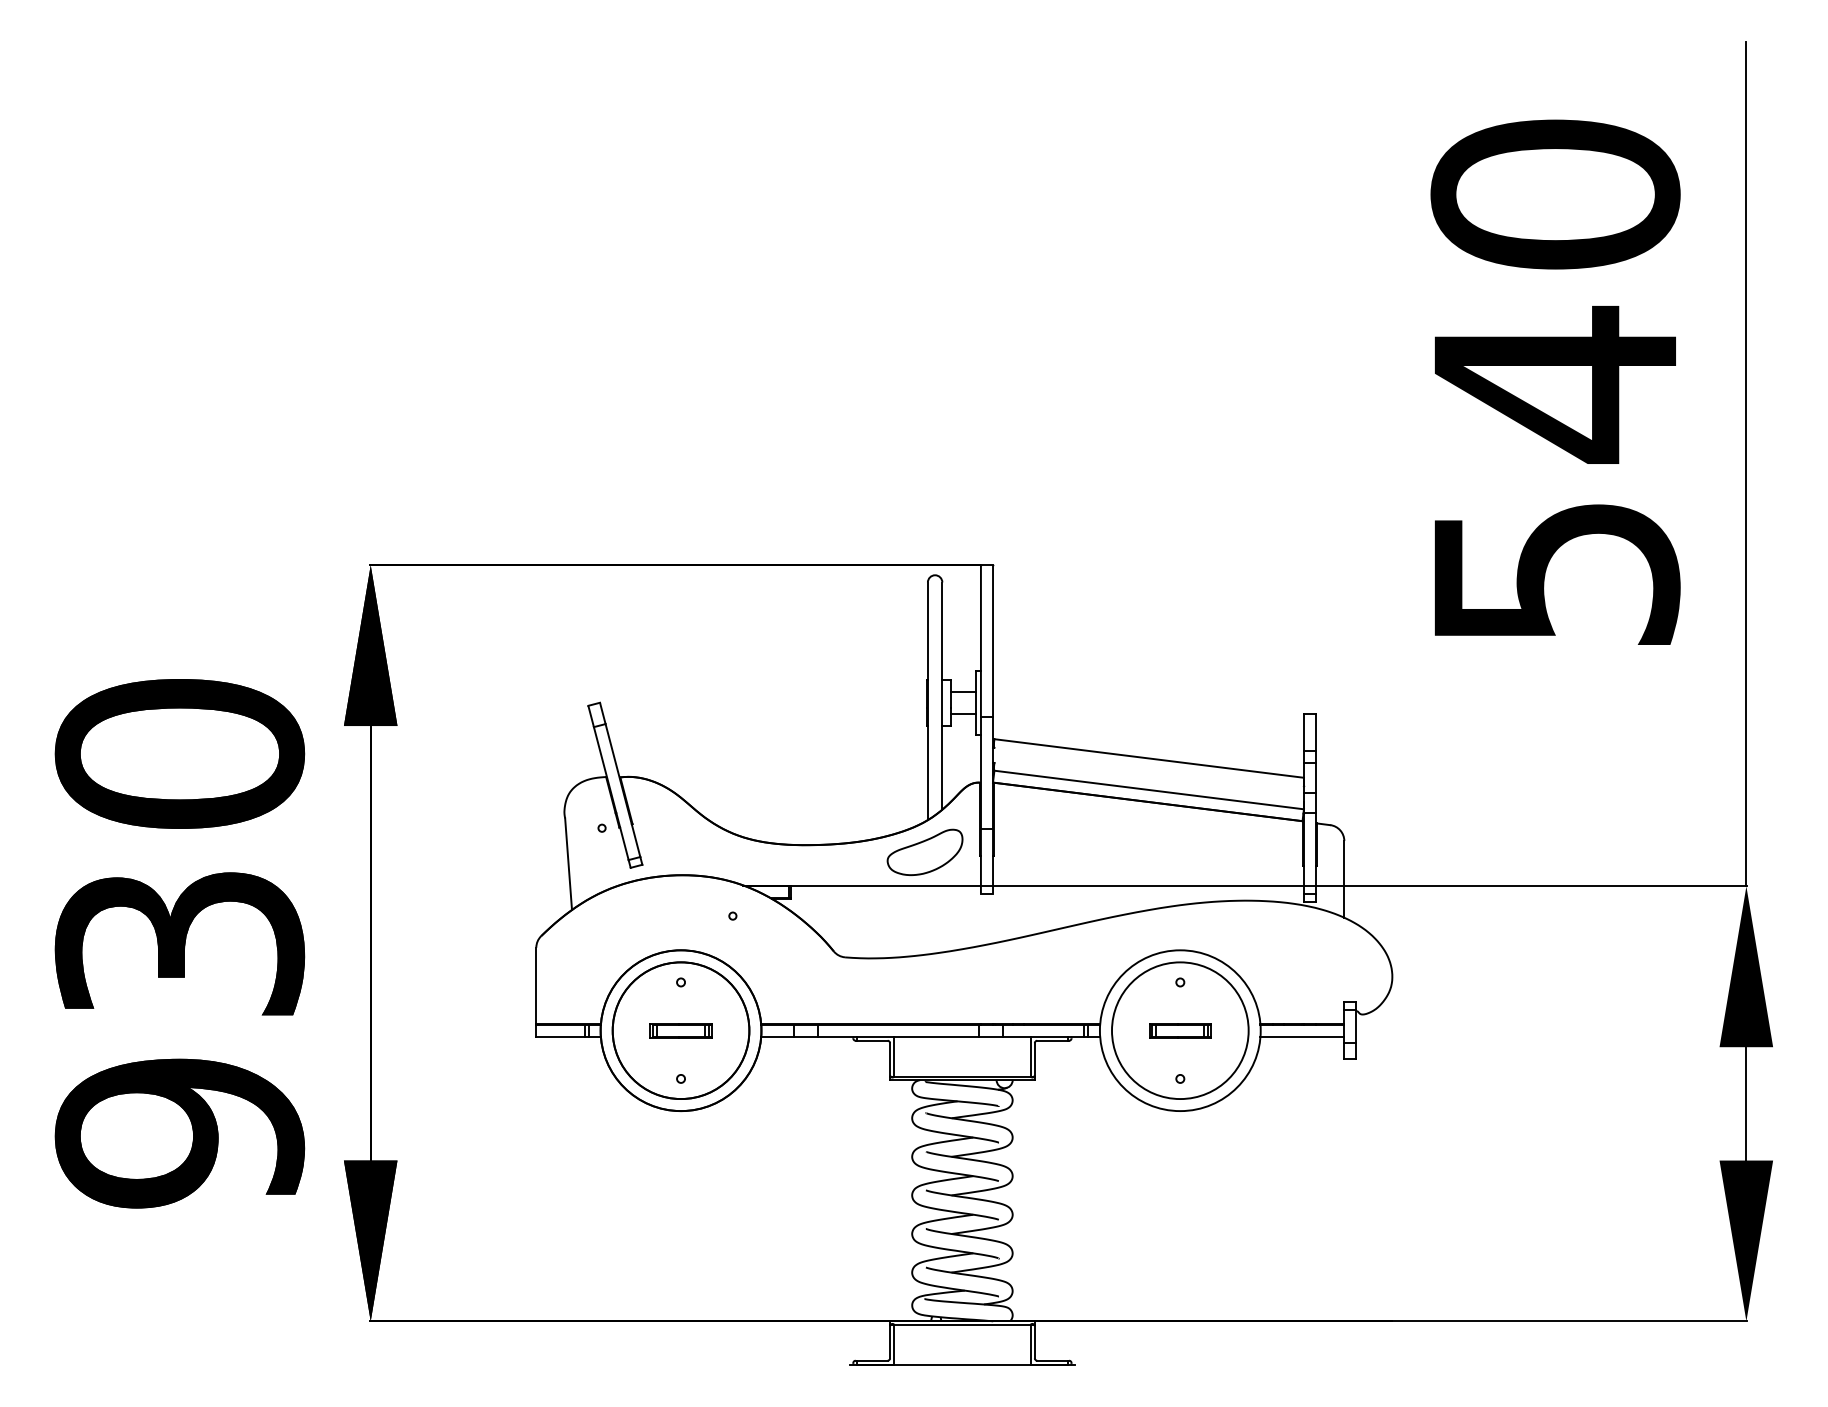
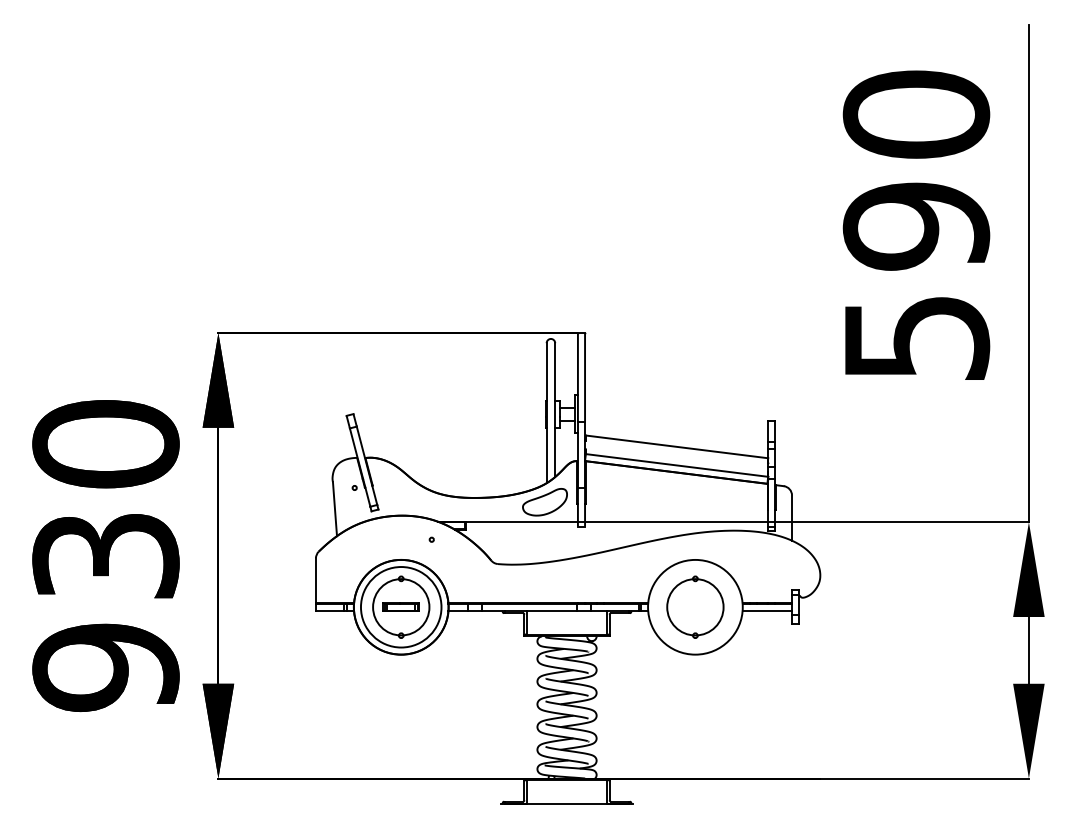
text: (1555, 384) -> (916, 226), 540 -> 590
part: (1178, 1029) -> (694, 606), removed
circle: (681, 1031) -> (401, 607), size x0.7
circle: (1180, 1031) -> (695, 607), size x0.7

